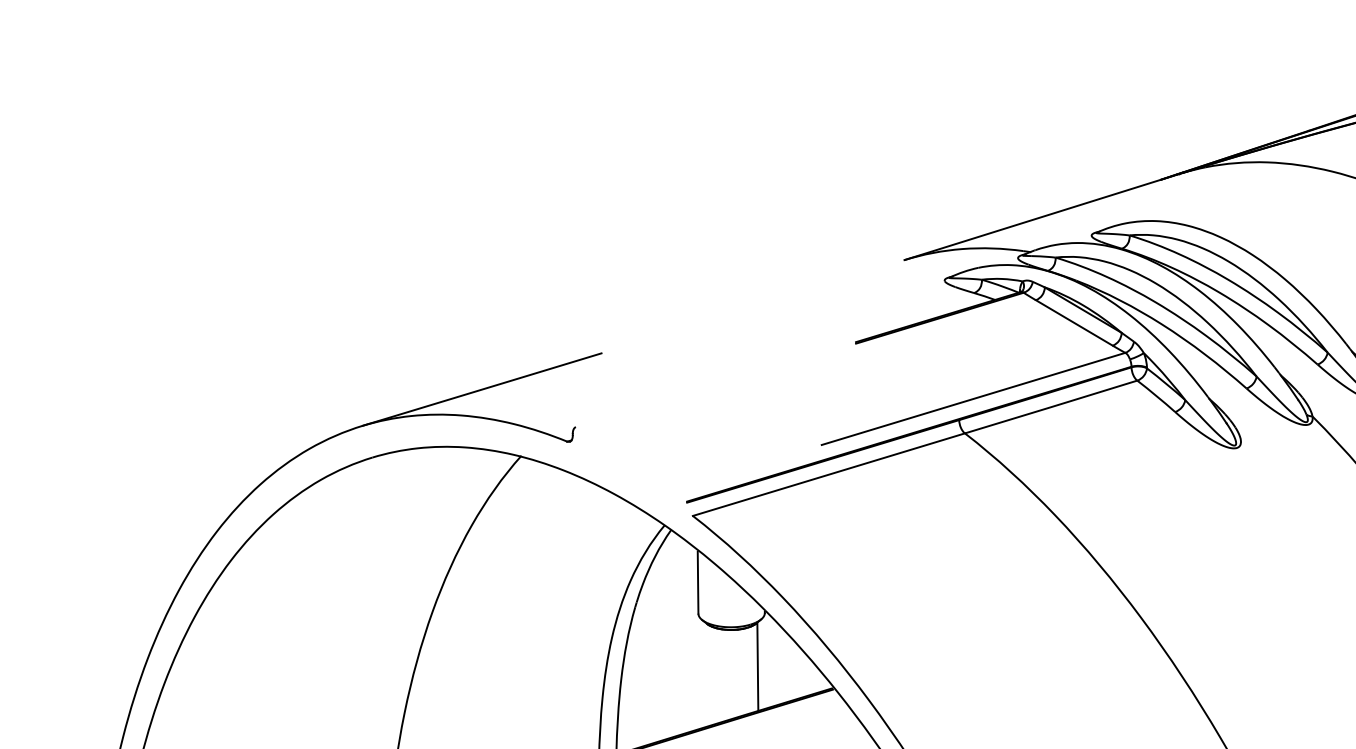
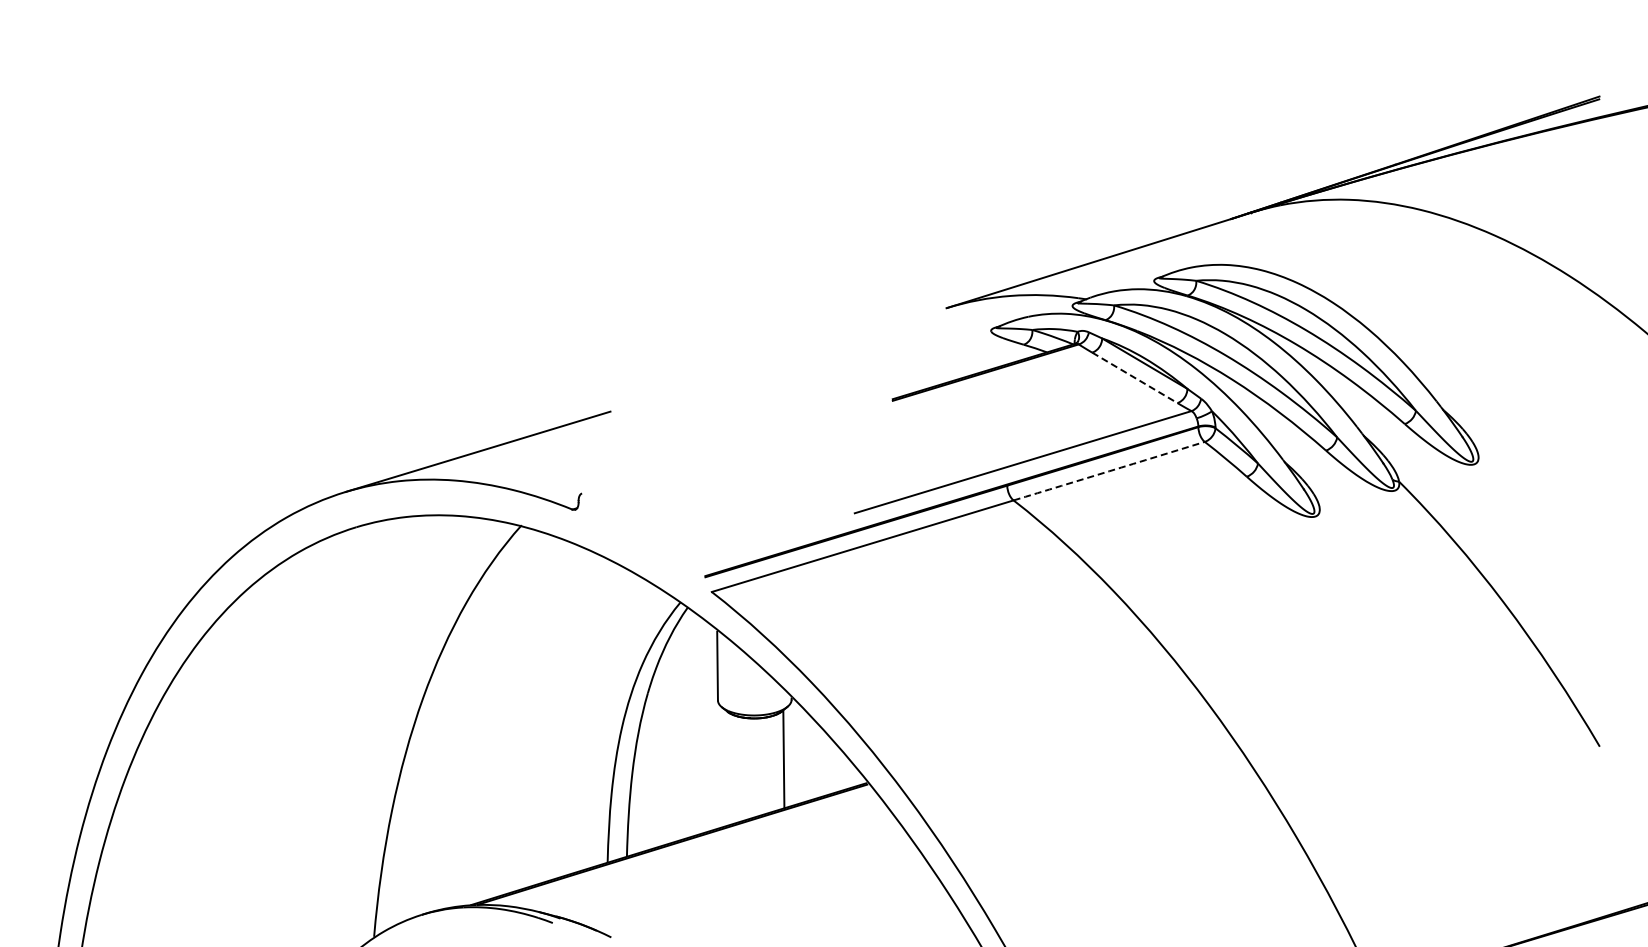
line: (1073, 322) -> (1134, 377), solid -> dashed
arc: (1051, 407) -> (1109, 471), solid -> dashed

